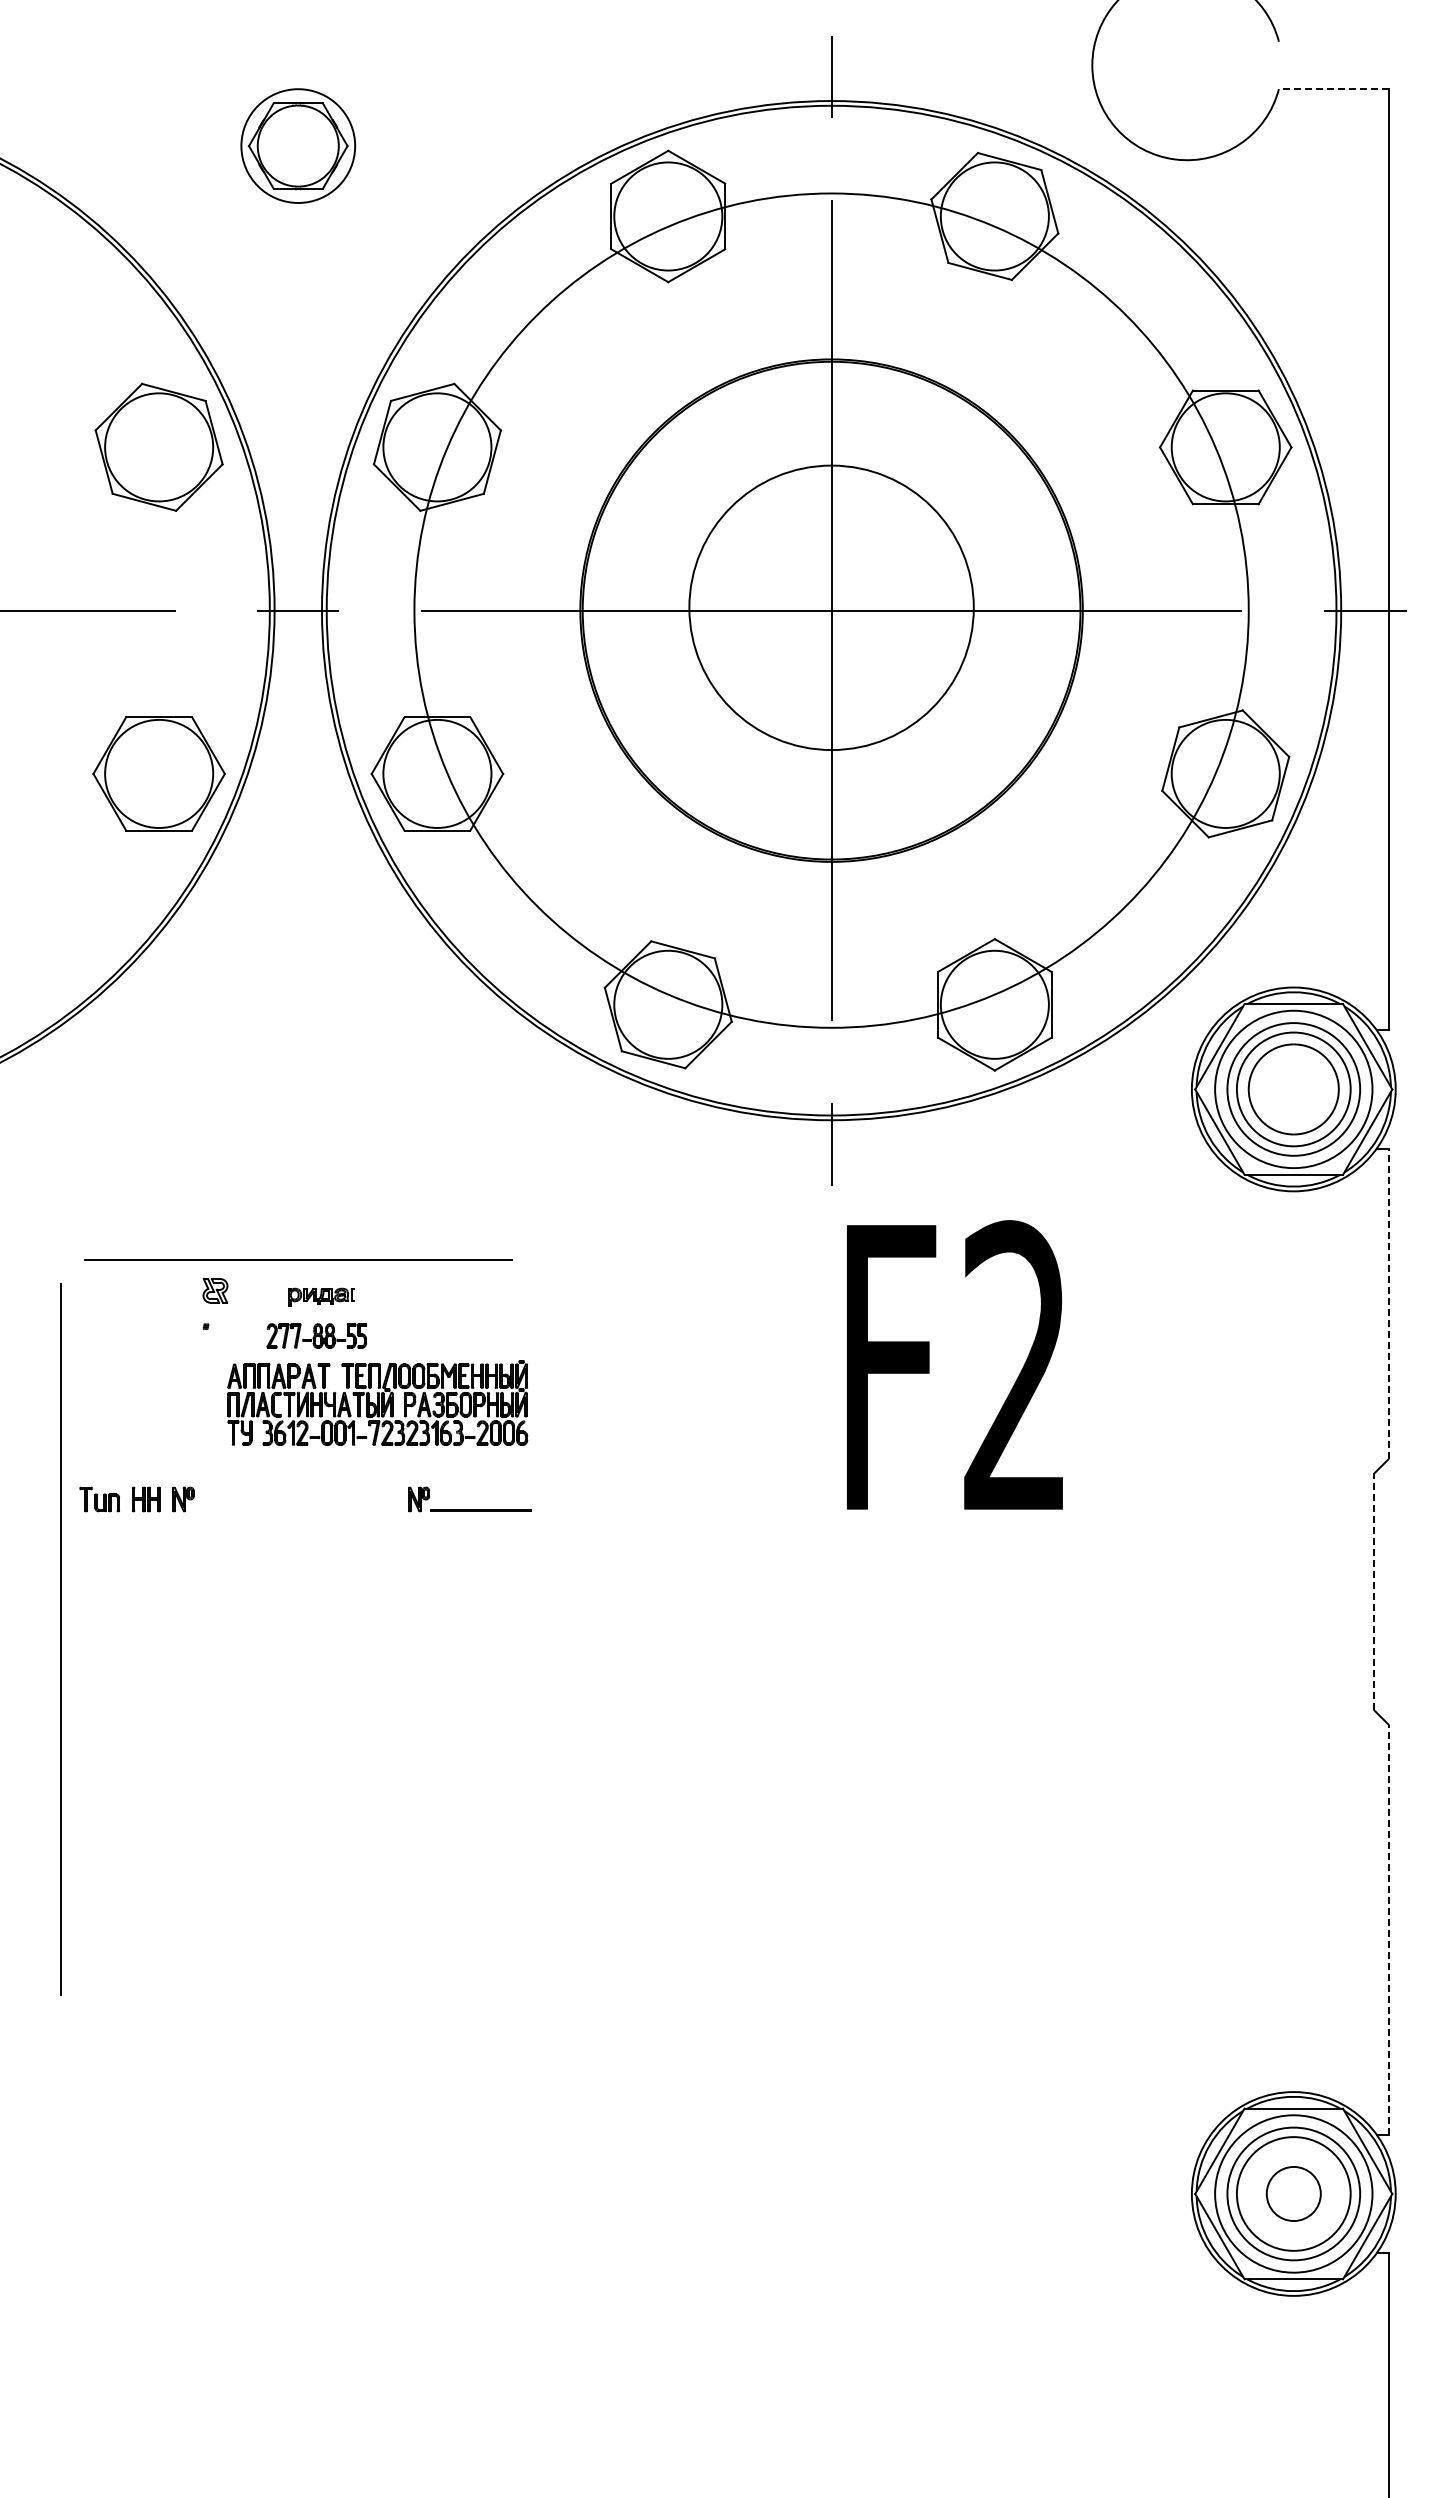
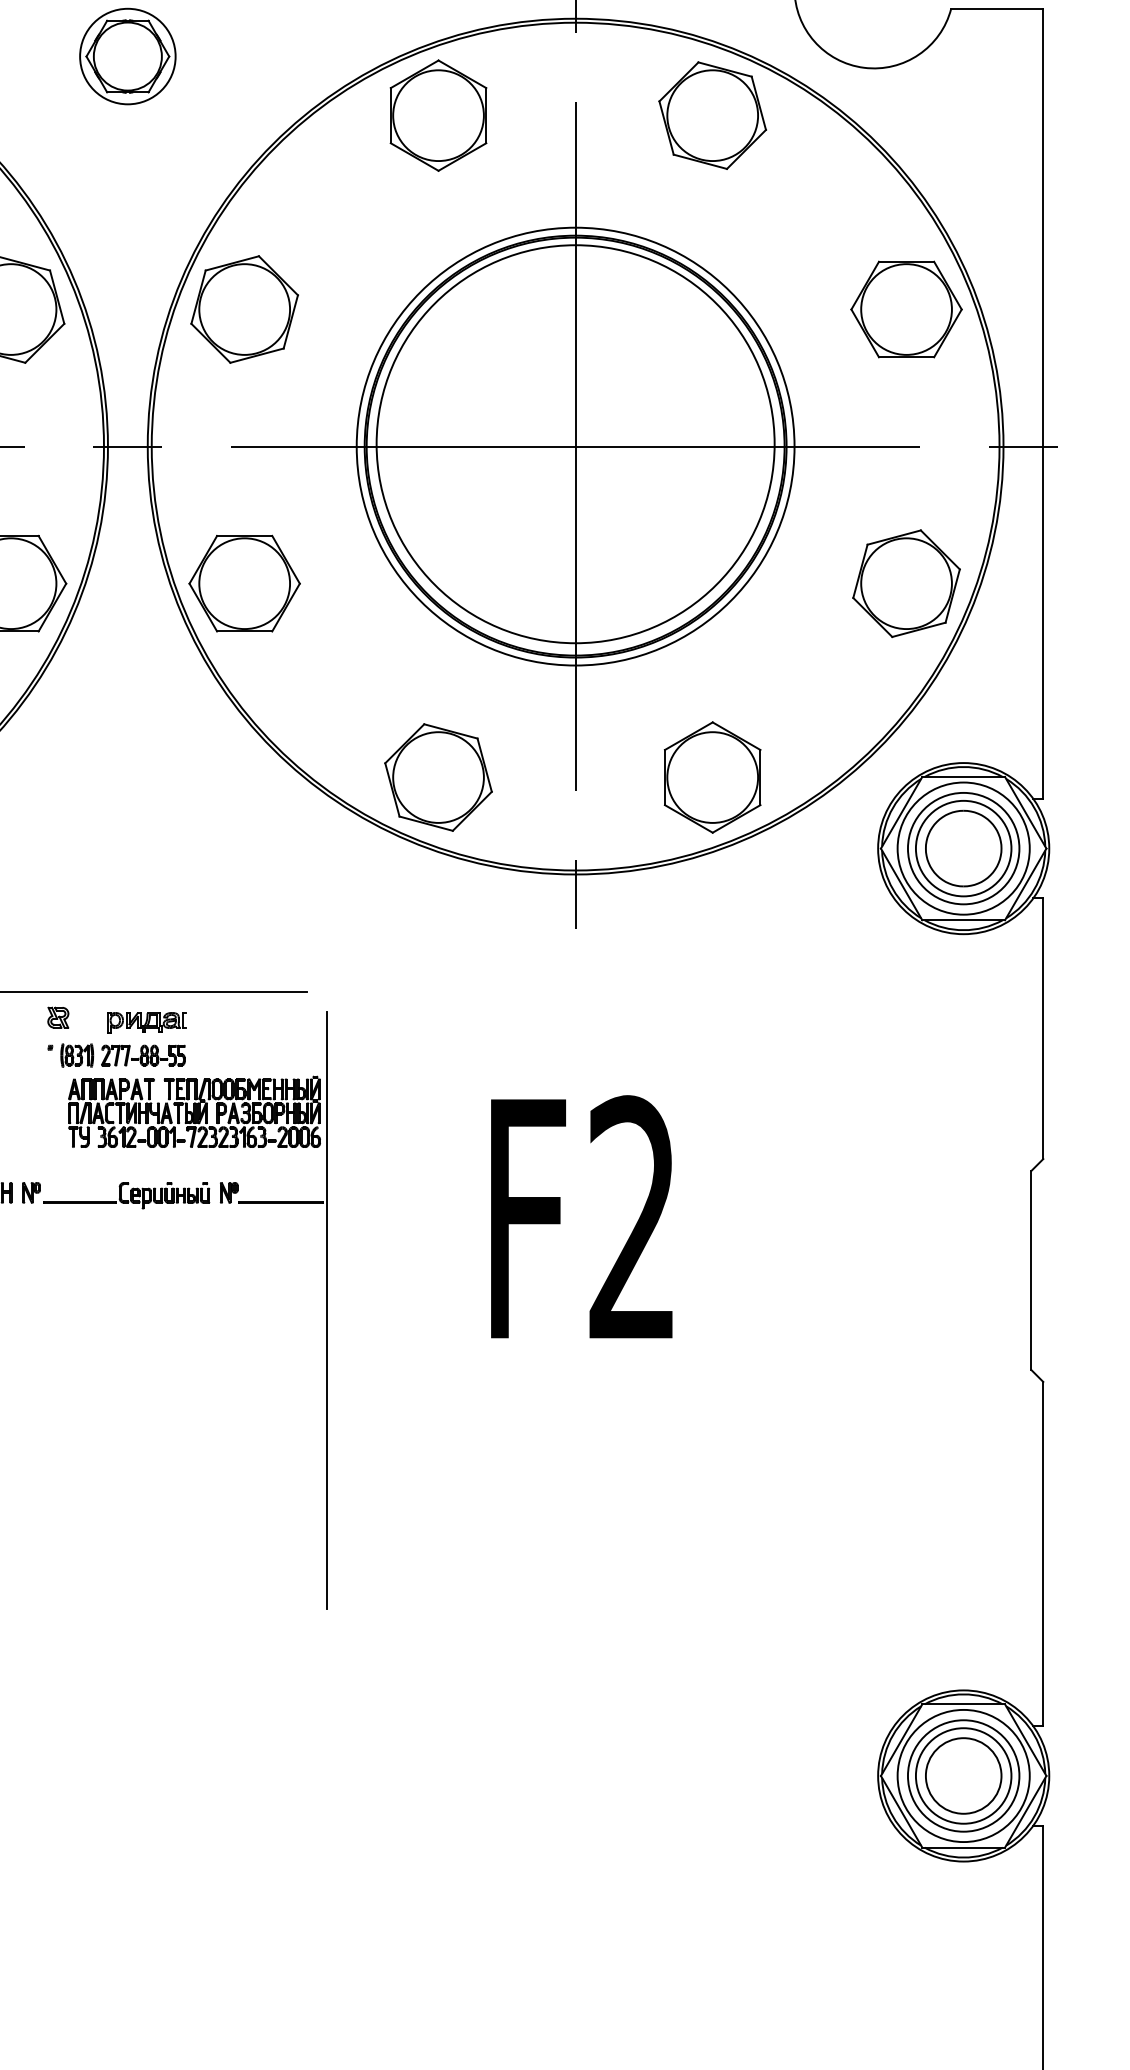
line: (1333, 89) -> (997, 9), dashed -> solid
circle: (831, 607) -> (575, 443), size x1.67
circle: (831, 610) -> (575, 446), size x0.62
part: (321, 1296) -> (147, 1022), size x1.43
line: (1388, 1303) -> (1043, 1028), dashed -> solid
part: (237, 1335) -> (76, 1055), added
text: (954, 1364) -> (581, 1216), moved
part: (297, 1502) -> (127, 1195), added
line: (1374, 1591) -> (1031, 1270), dashed -> solid
line: (535, 1638) -> (327, 1309), added
line: (1388, 1929) -> (1043, 1553), dashed -> solid
circle: (1293, 2193) -> (963, 1775), size x1.67

